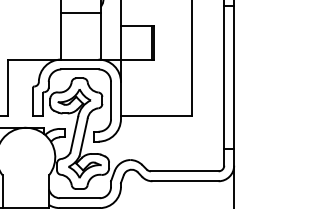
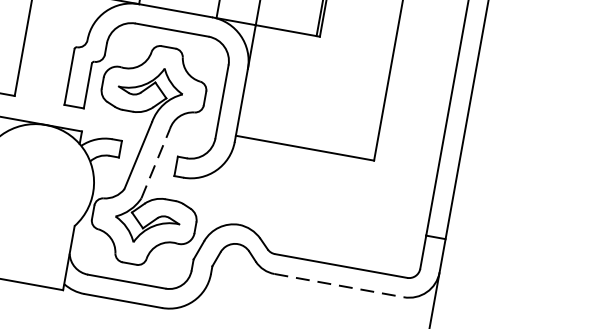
line: (83, 137) -> (155, 164), solid -> dashed
line: (186, 181) -> (340, 286), solid -> dashed

